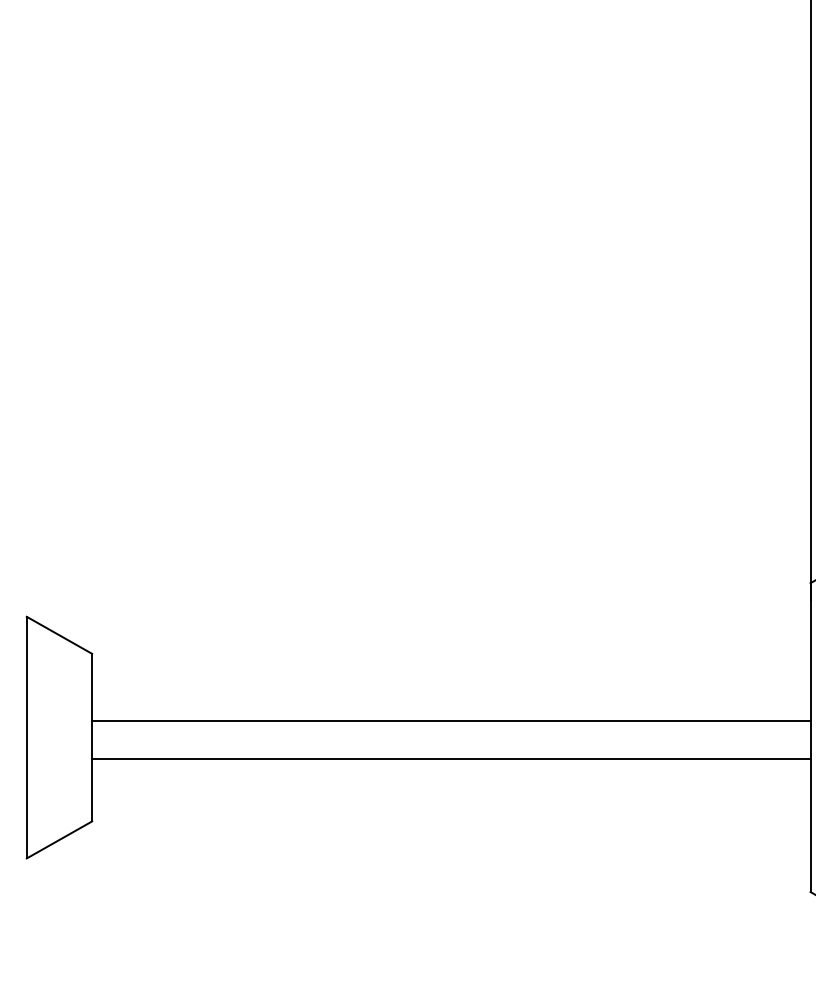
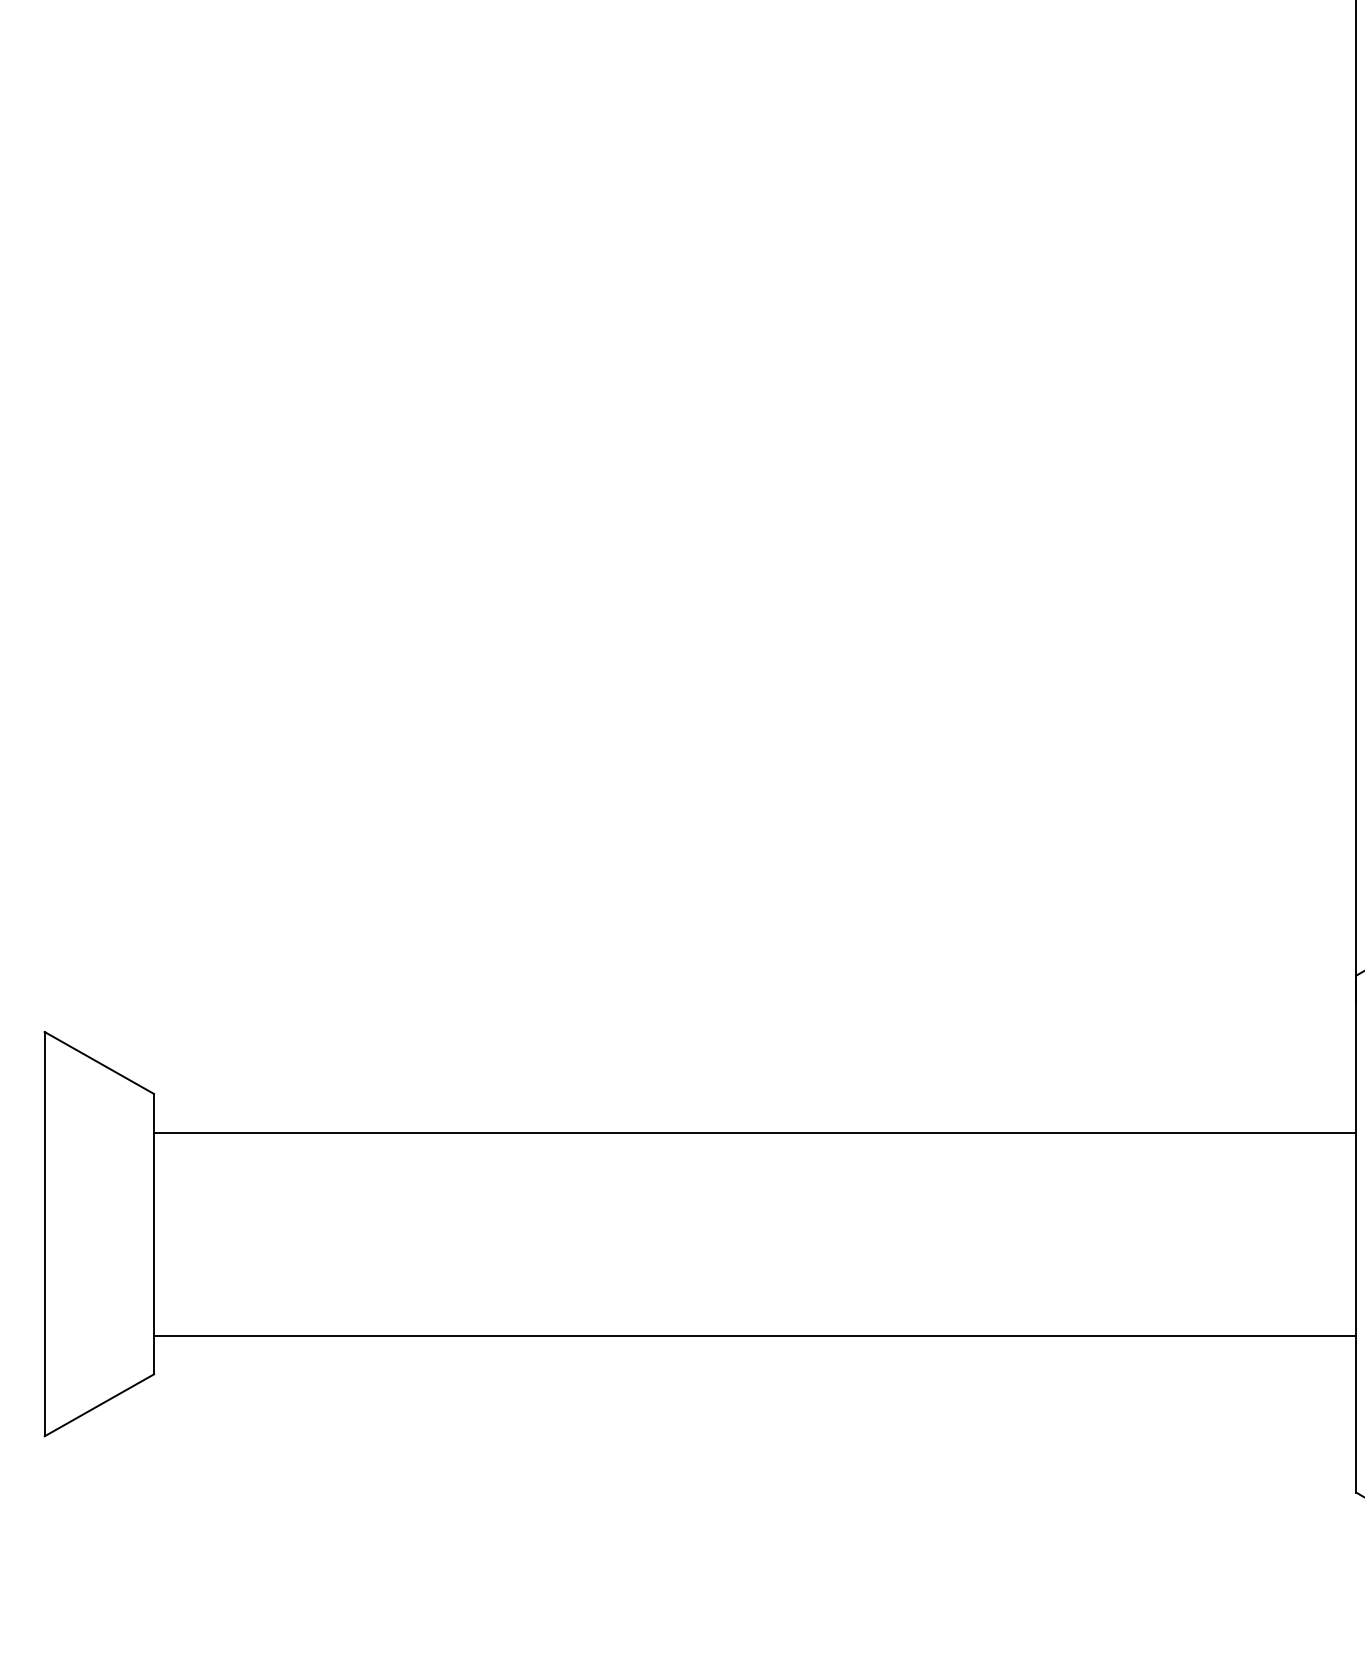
line: (451, 720) -> (755, 1131), moved
line: (451, 759) -> (755, 1335), moved

